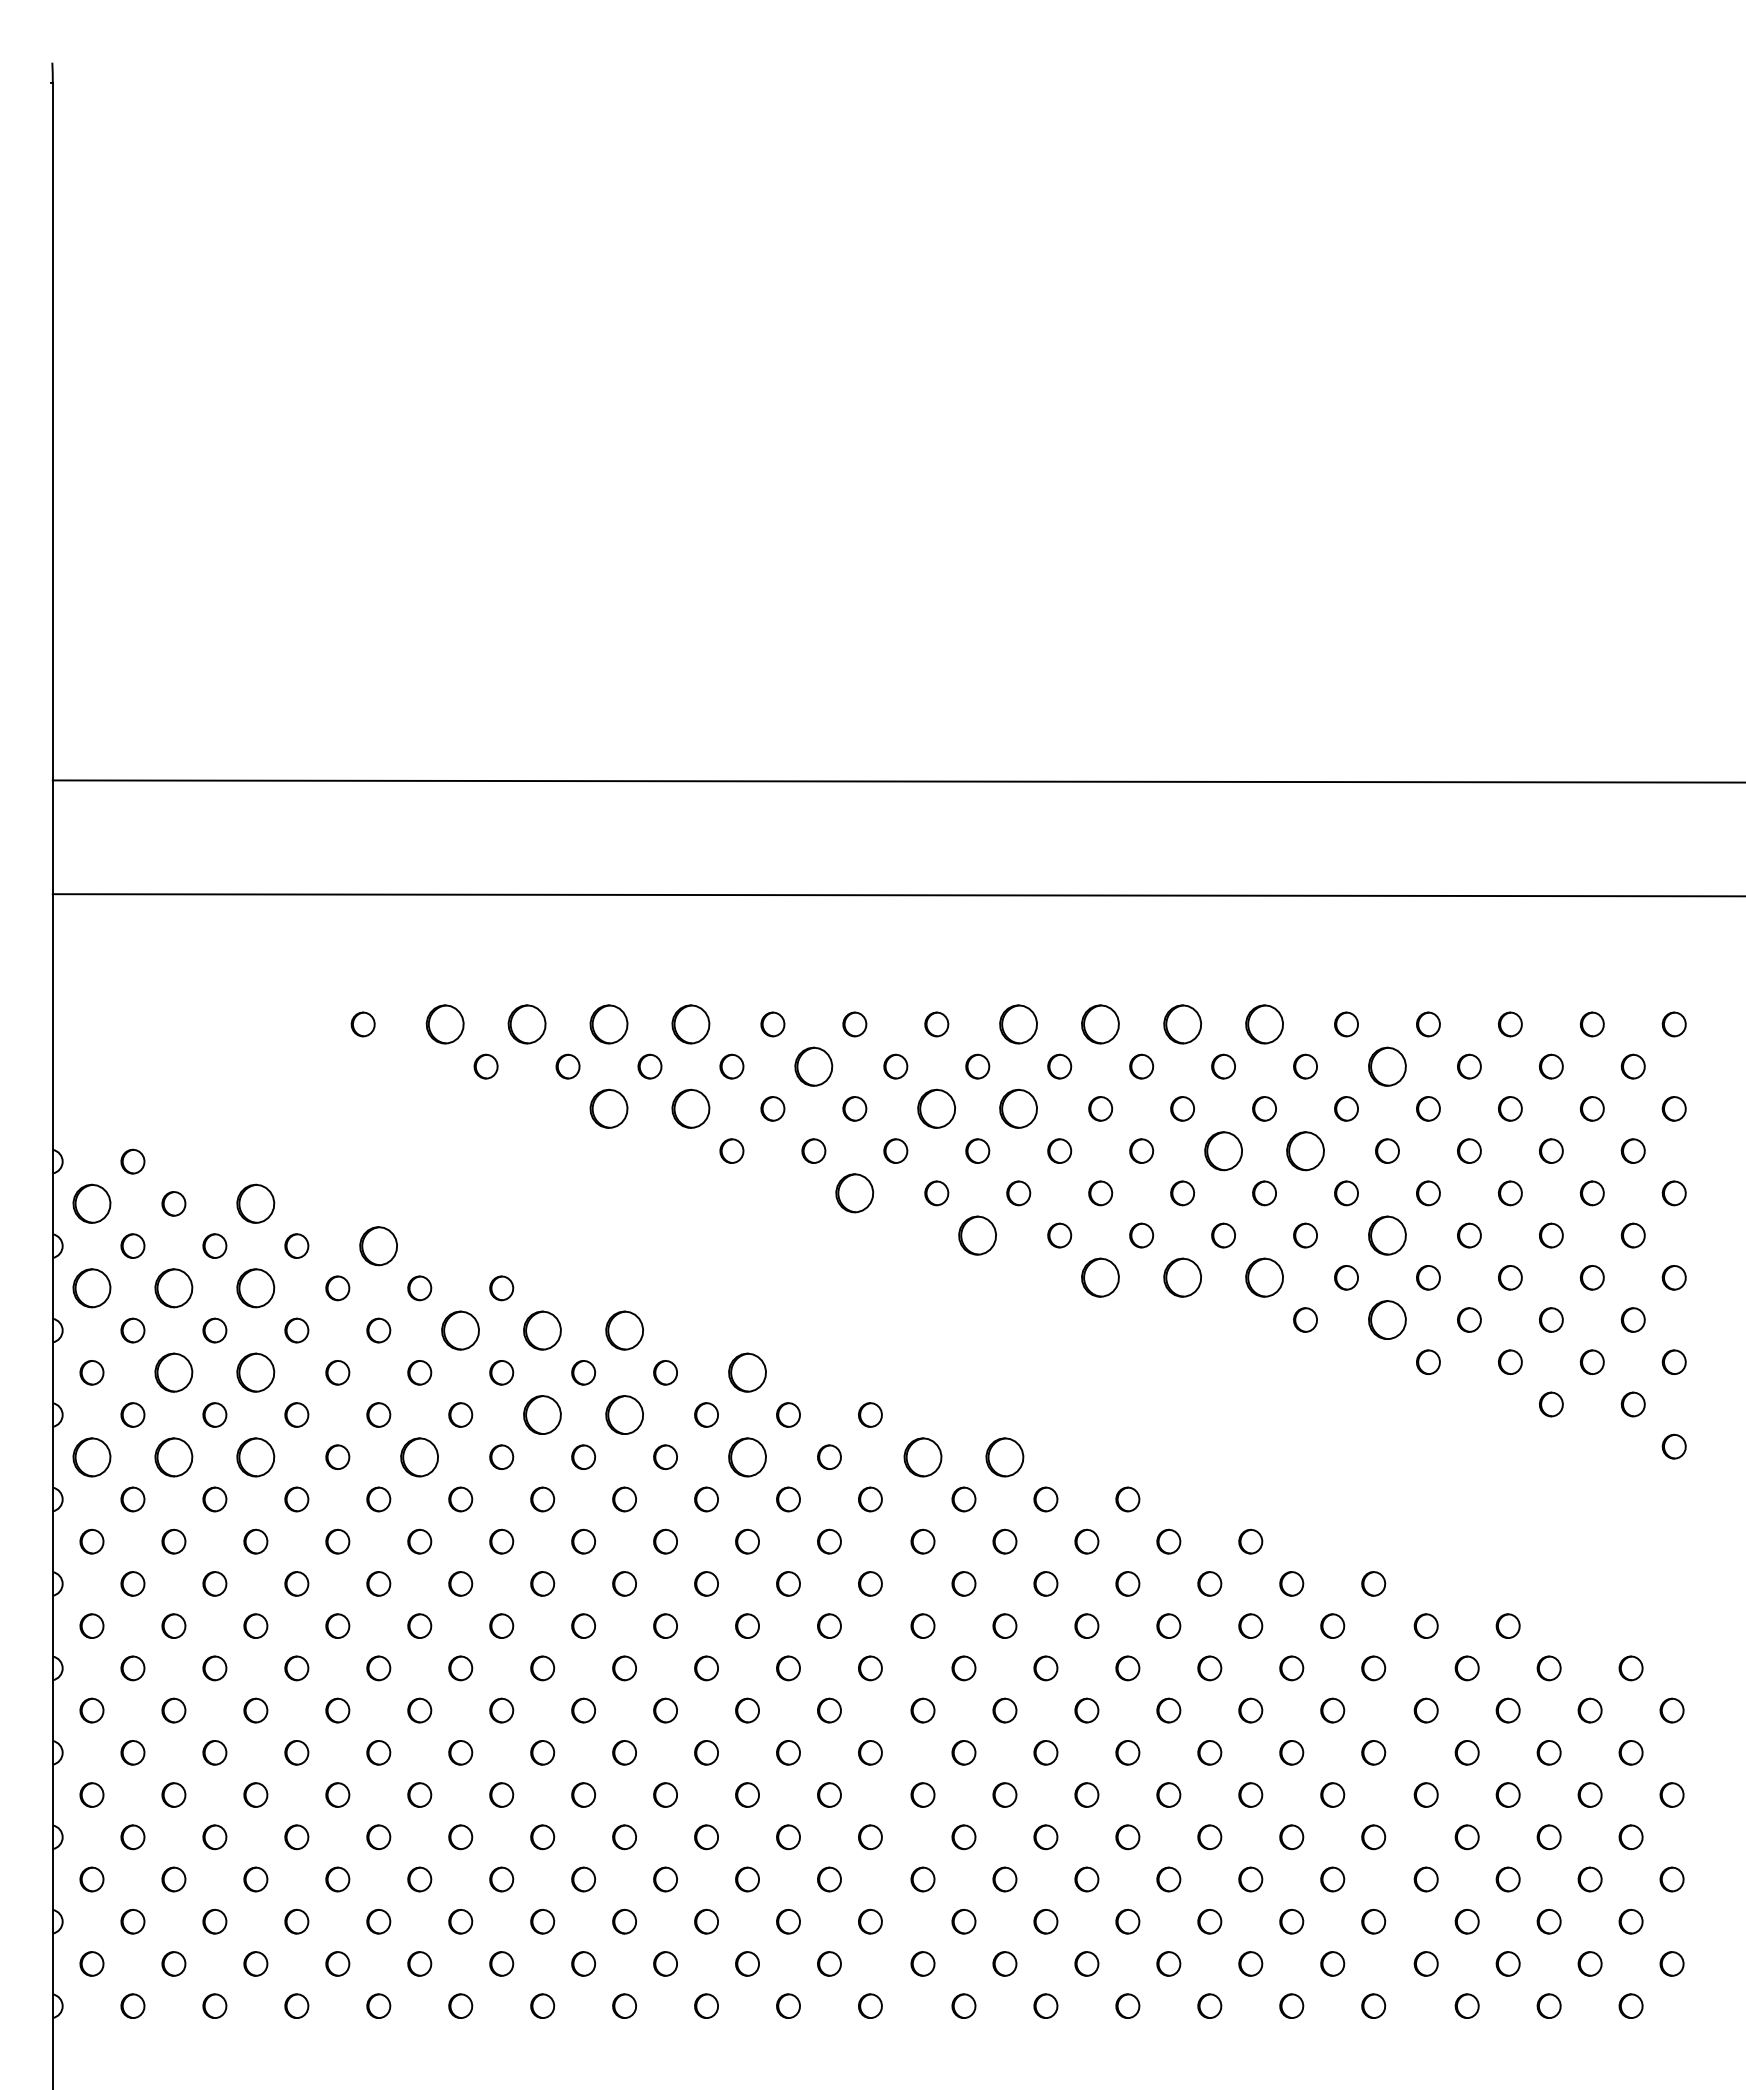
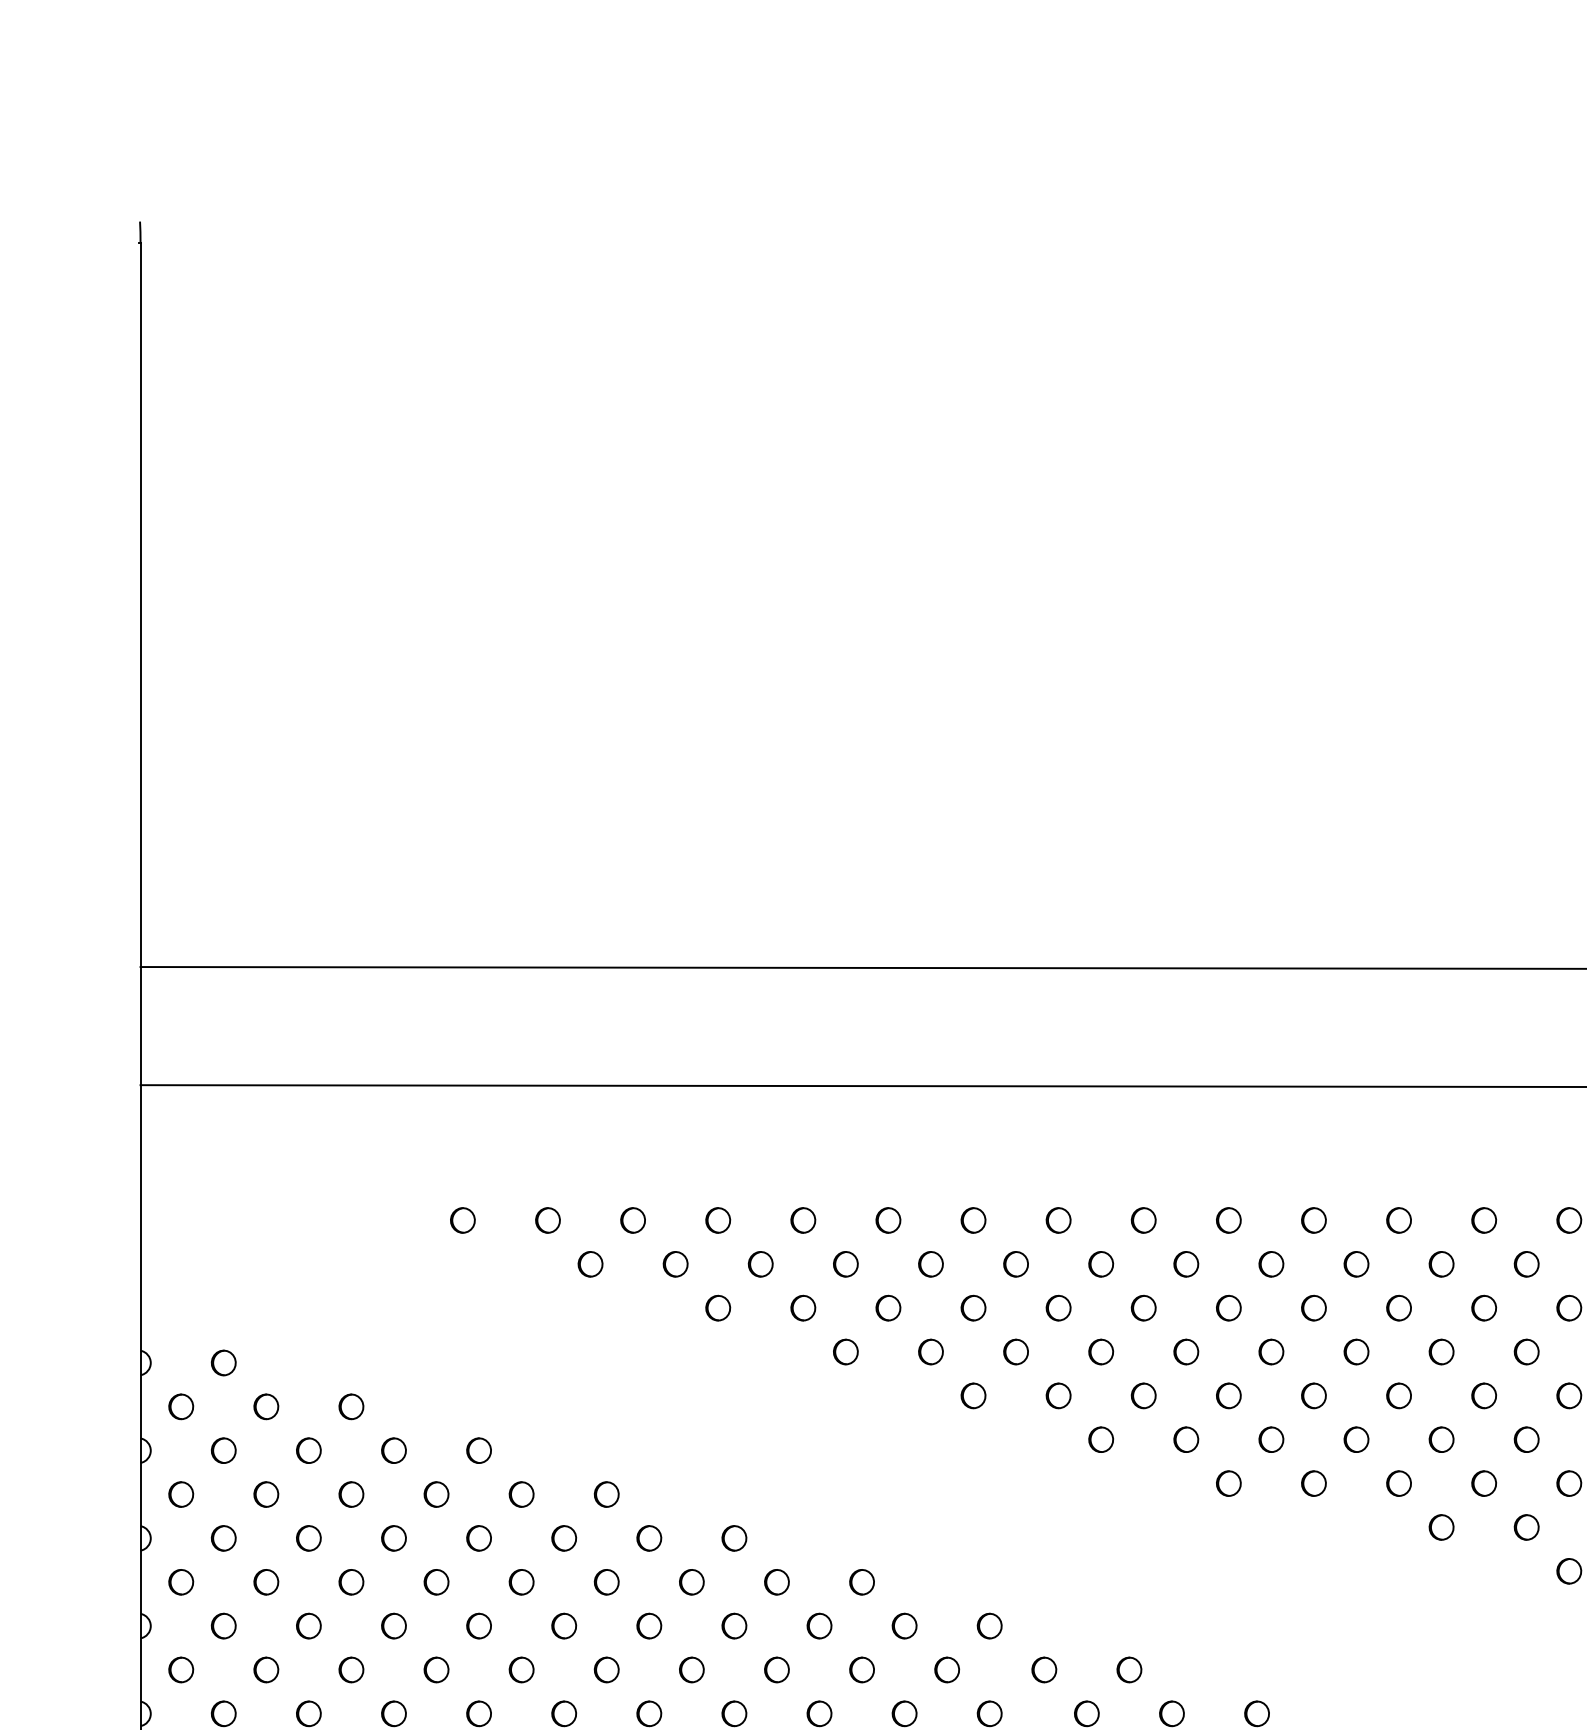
part: (444, 1024) -> (547, 1220), size x0.62
part: (526, 1024) -> (632, 1220), size x0.62
part: (608, 1024) -> (717, 1220), size x0.62
part: (690, 1024) -> (802, 1220), size x0.62
part: (1018, 1024) -> (1143, 1220), size x0.62
part: (1100, 1024) -> (1228, 1220), size x0.62
part: (1182, 1024) -> (1313, 1220), size x0.62
part: (1264, 1024) -> (1399, 1220), size x0.62
part: (813, 1066) -> (930, 1264), size x0.62
part: (1387, 1066) -> (1526, 1264), size x0.62
part: (608, 1108) -> (717, 1307), size x0.62
part: (690, 1108) -> (802, 1307), size x0.62
part: (936, 1108) -> (1058, 1307), size x0.62
part: (1018, 1108) -> (1143, 1307), size x0.62
part: (1223, 1150) -> (1356, 1351), size x0.62
part: (1305, 1150) -> (1441, 1351), size x0.62
part: (854, 1193) -> (973, 1396), size x0.62
part: (91, 1203) -> (180, 1406), size x0.62
part: (255, 1203) -> (351, 1406), size x0.62
part: (977, 1235) -> (1100, 1439), size x0.62
part: (1387, 1235) -> (1526, 1439), size x0.62
part: (378, 1245) -> (478, 1450), size x0.62
part: (1100, 1277) -> (1228, 1483), size x0.62
part: (1182, 1277) -> (1313, 1483), size x0.62
part: (1264, 1277) -> (1399, 1483), size x0.62
part: (91, 1288) -> (180, 1494), size x0.62
part: (173, 1288) -> (265, 1494), size x0.62
part: (255, 1288) -> (351, 1494), size x0.62
part: (1387, 1319) -> (1526, 1526), size x0.62
part: (460, 1330) -> (563, 1538), size x0.62
part: (542, 1330) -> (649, 1538), size x0.62
part: (624, 1330) -> (734, 1538), size x0.62
part: (173, 1372) -> (265, 1581), size x0.62
part: (255, 1372) -> (351, 1581), size x0.62
part: (747, 1372) -> (862, 1581), size x0.62
part: (542, 1414) -> (649, 1625), size x0.62
part: (624, 1414) -> (734, 1625), size x0.62
part: (91, 1456) -> (180, 1669), size x0.62
part: (173, 1456) -> (265, 1669), size x0.62
part: (255, 1456) -> (351, 1669), size x0.62
part: (419, 1456) -> (521, 1669), size x0.62
part: (747, 1456) -> (862, 1669), size x0.62
part: (922, 1456) -> (1043, 1669), size x0.62
part: (1004, 1456) -> (1128, 1669), size x0.62

